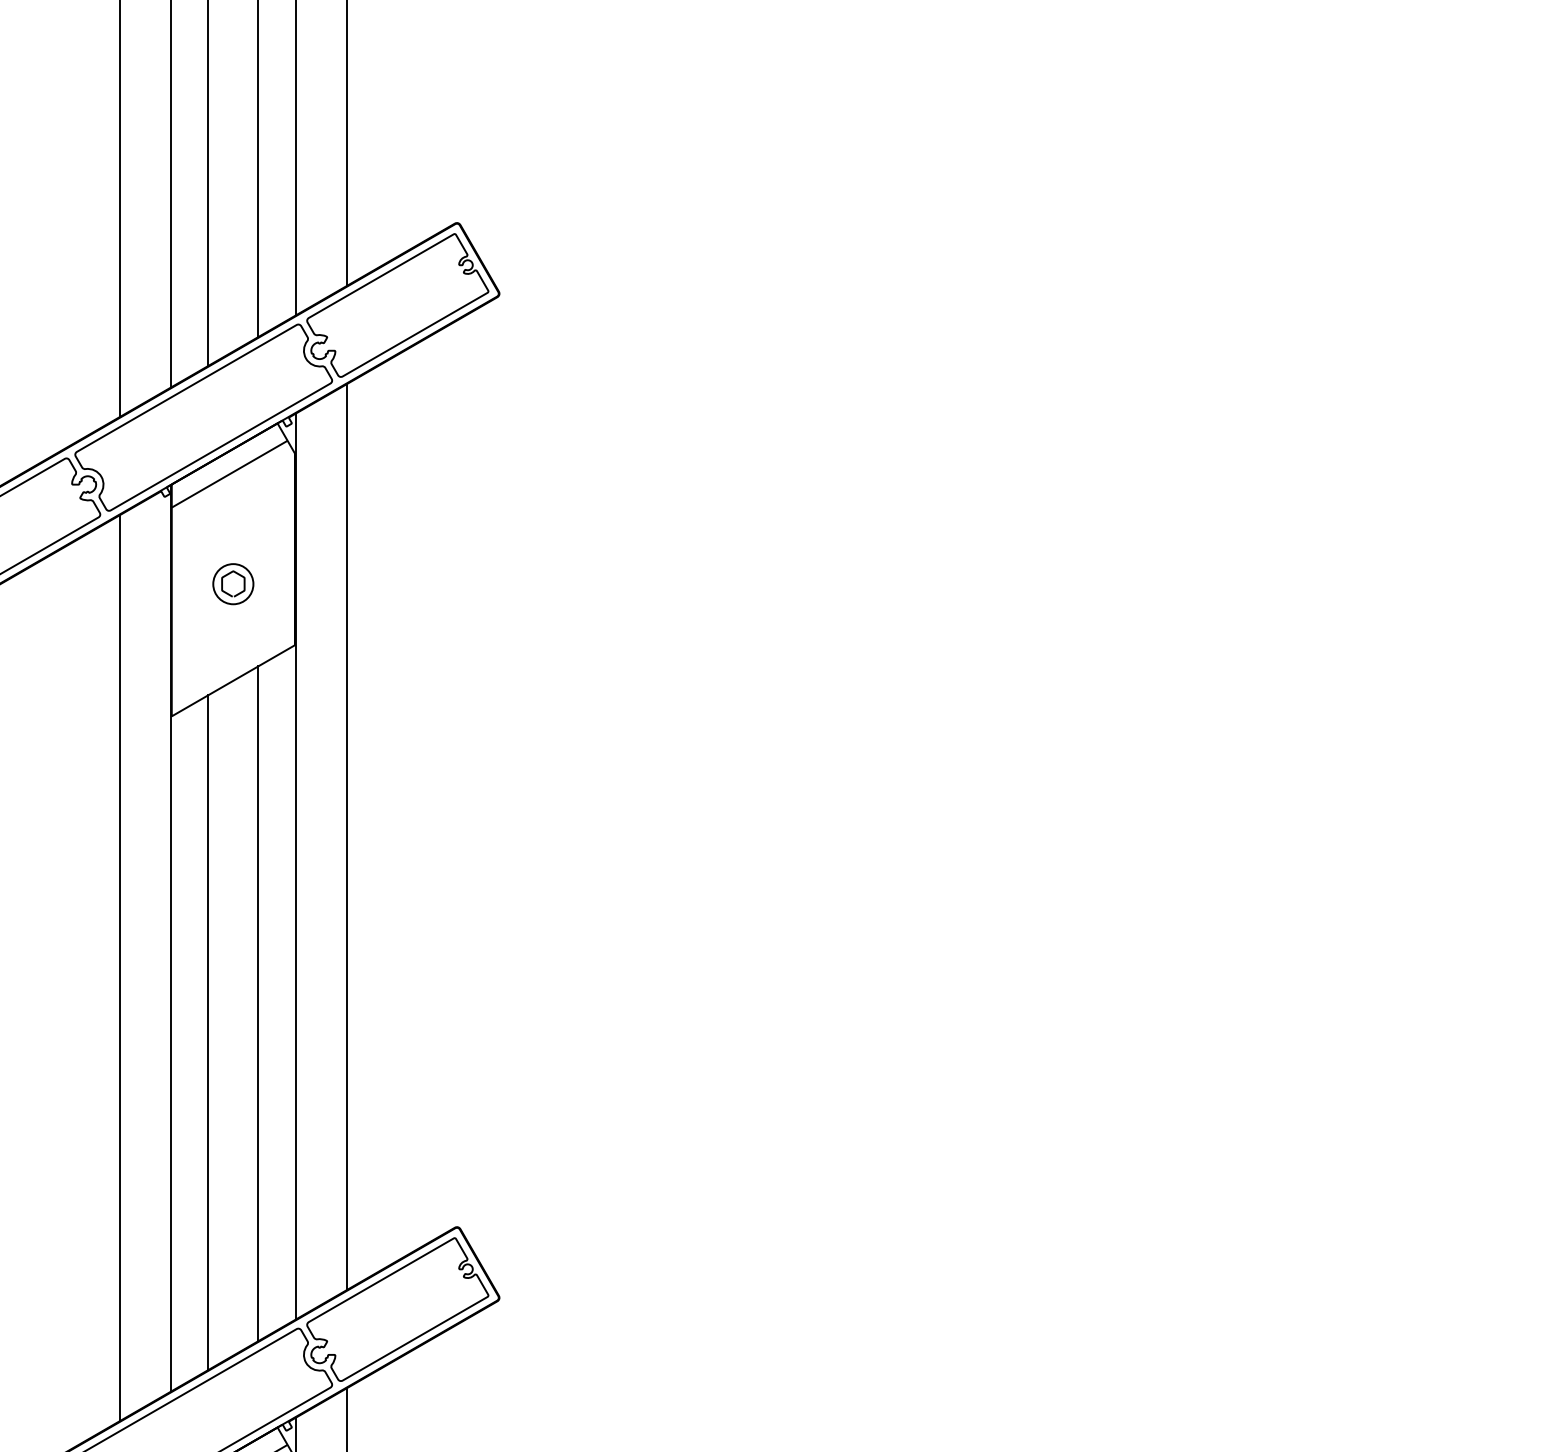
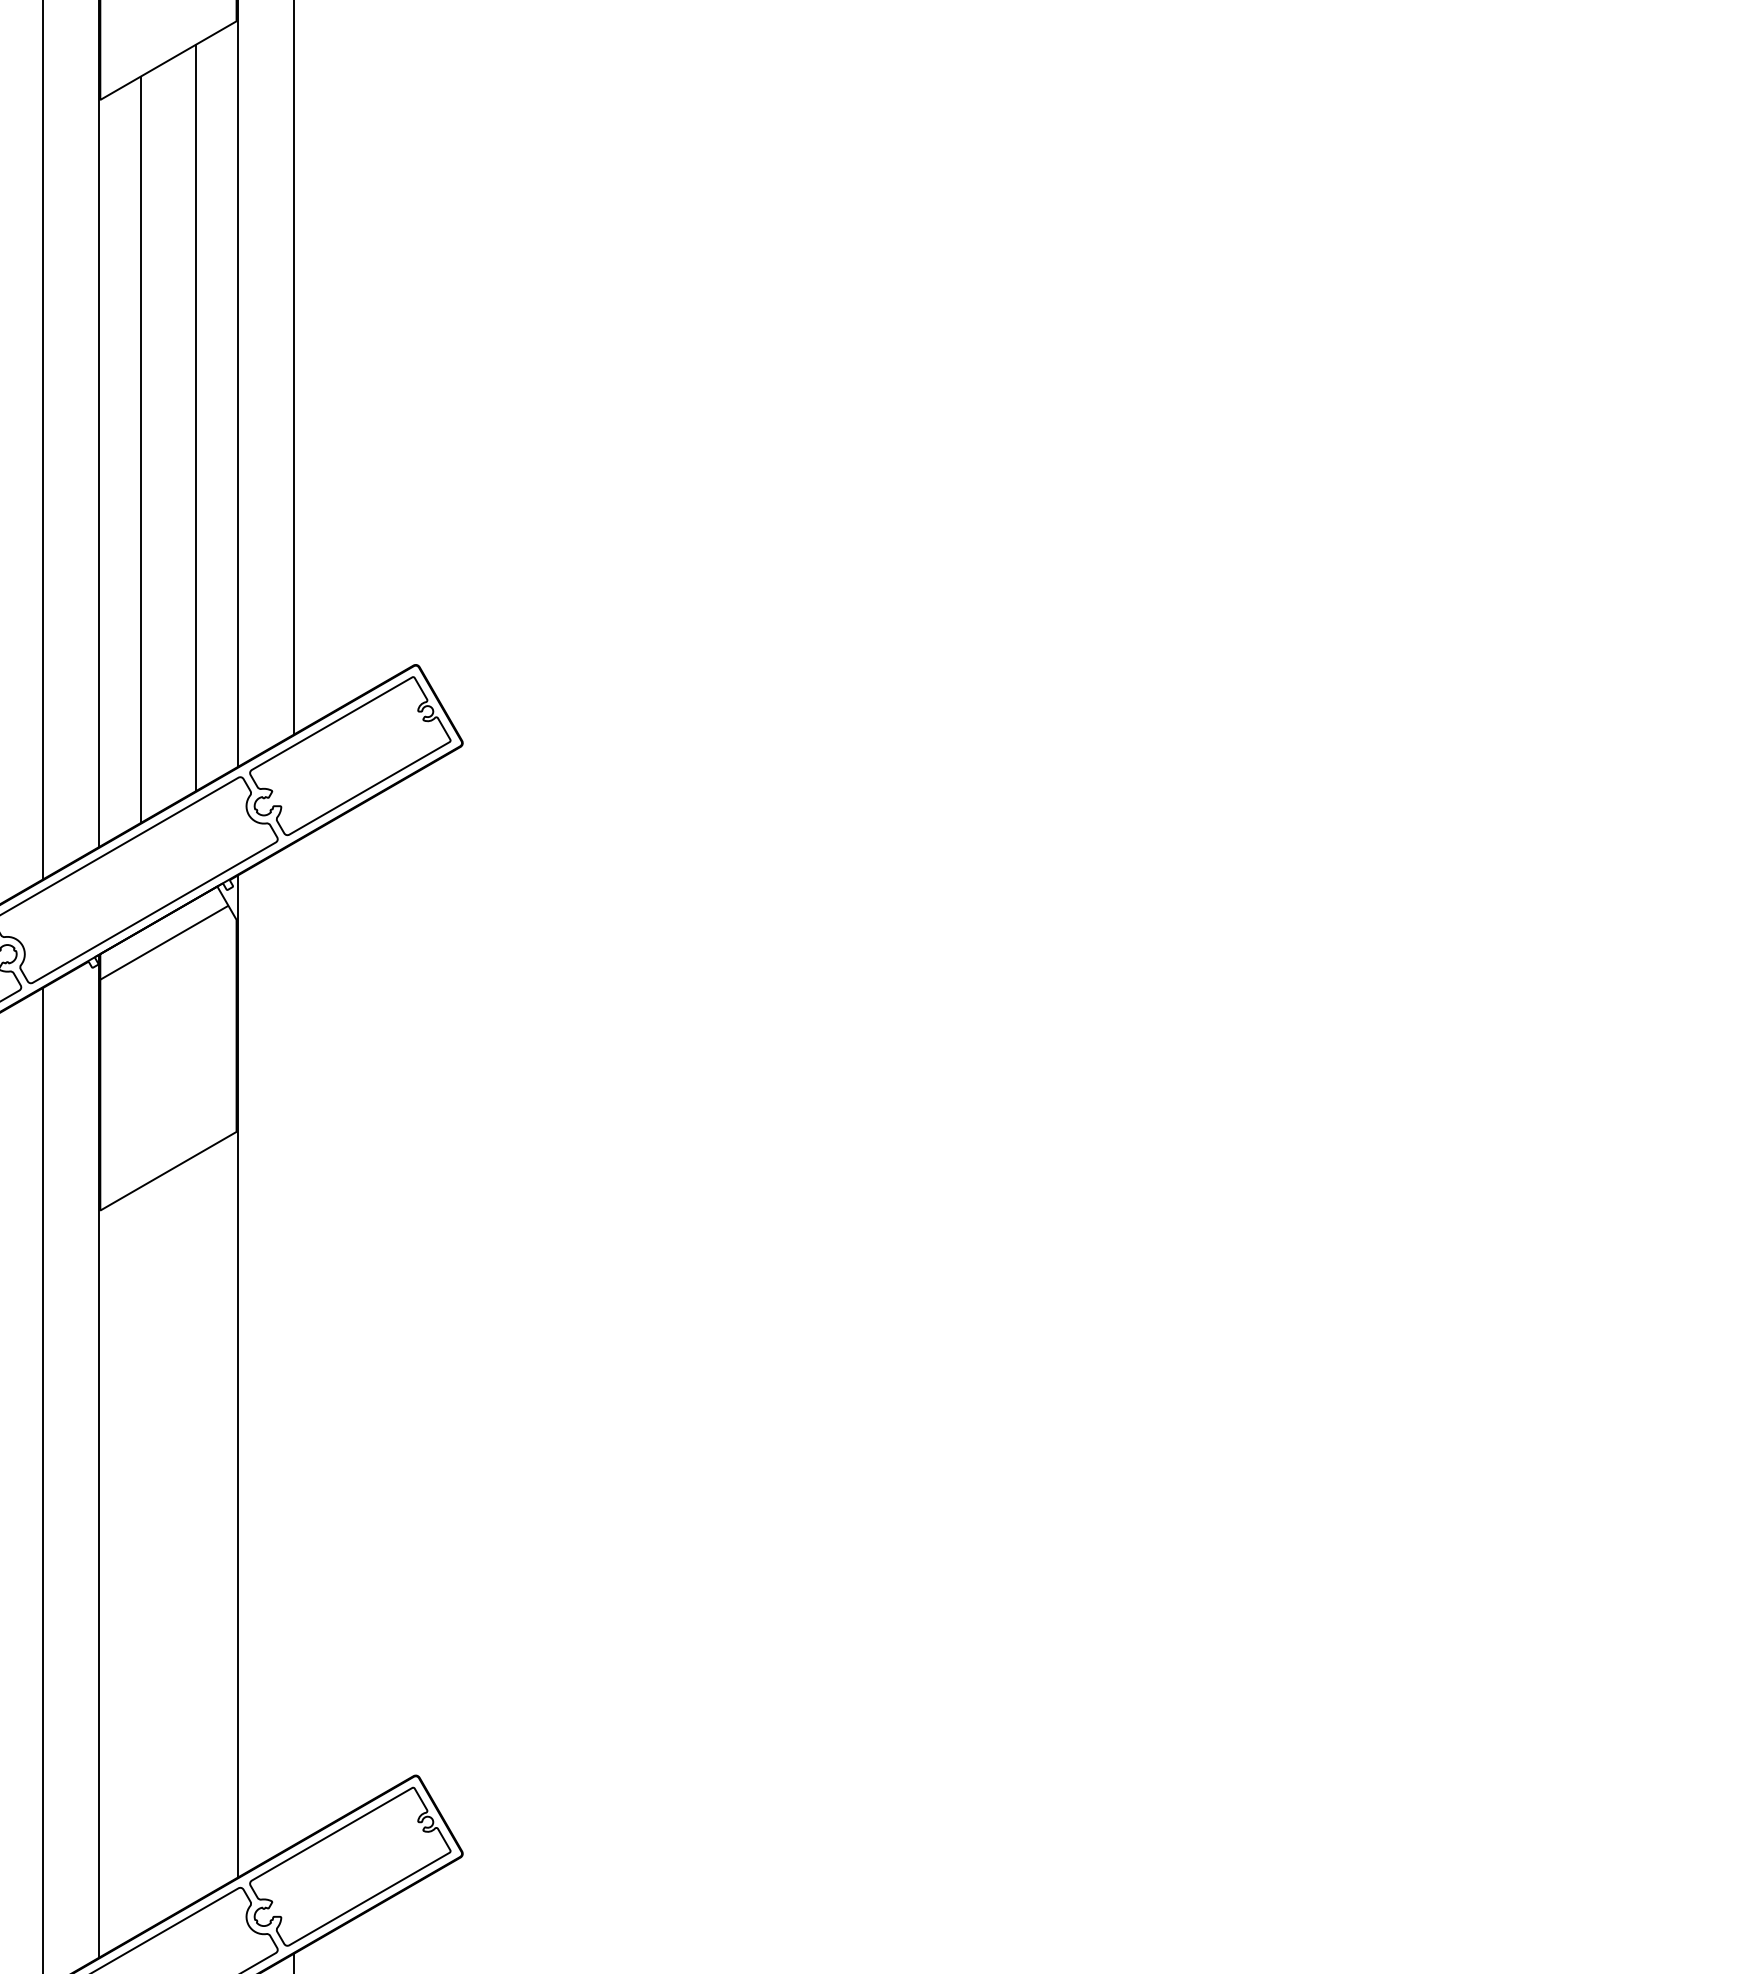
part: (233, 584) -> (168, 1064), removed
line: (347, 836) -> (294, 1343), removed
line: (258, 1003) -> (196, 1528), removed
line: (208, 1032) -> (140, 1560), removed

